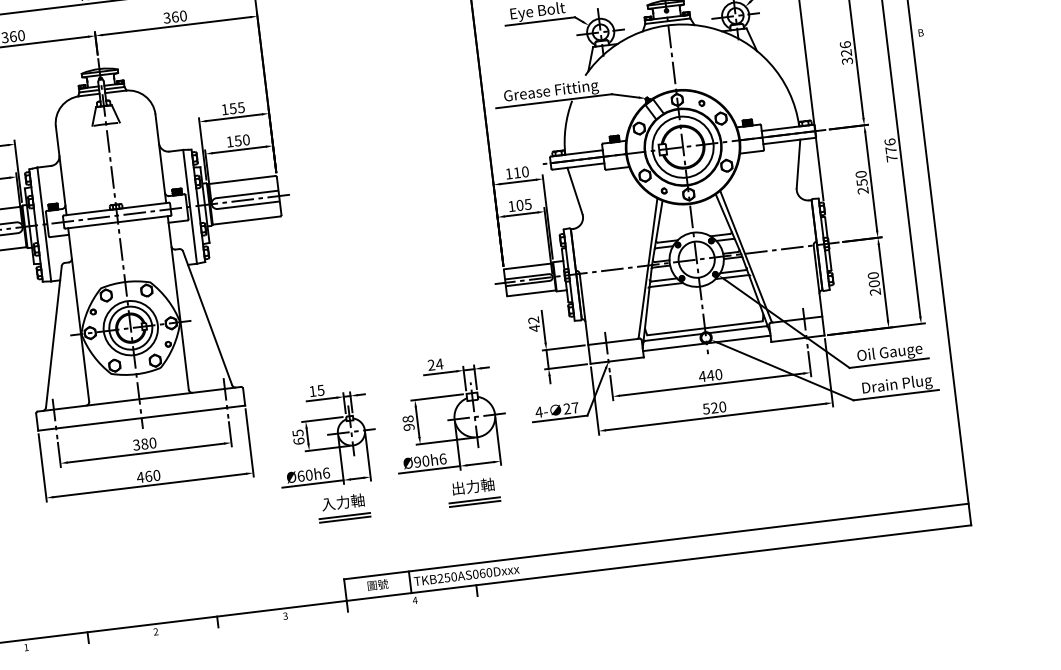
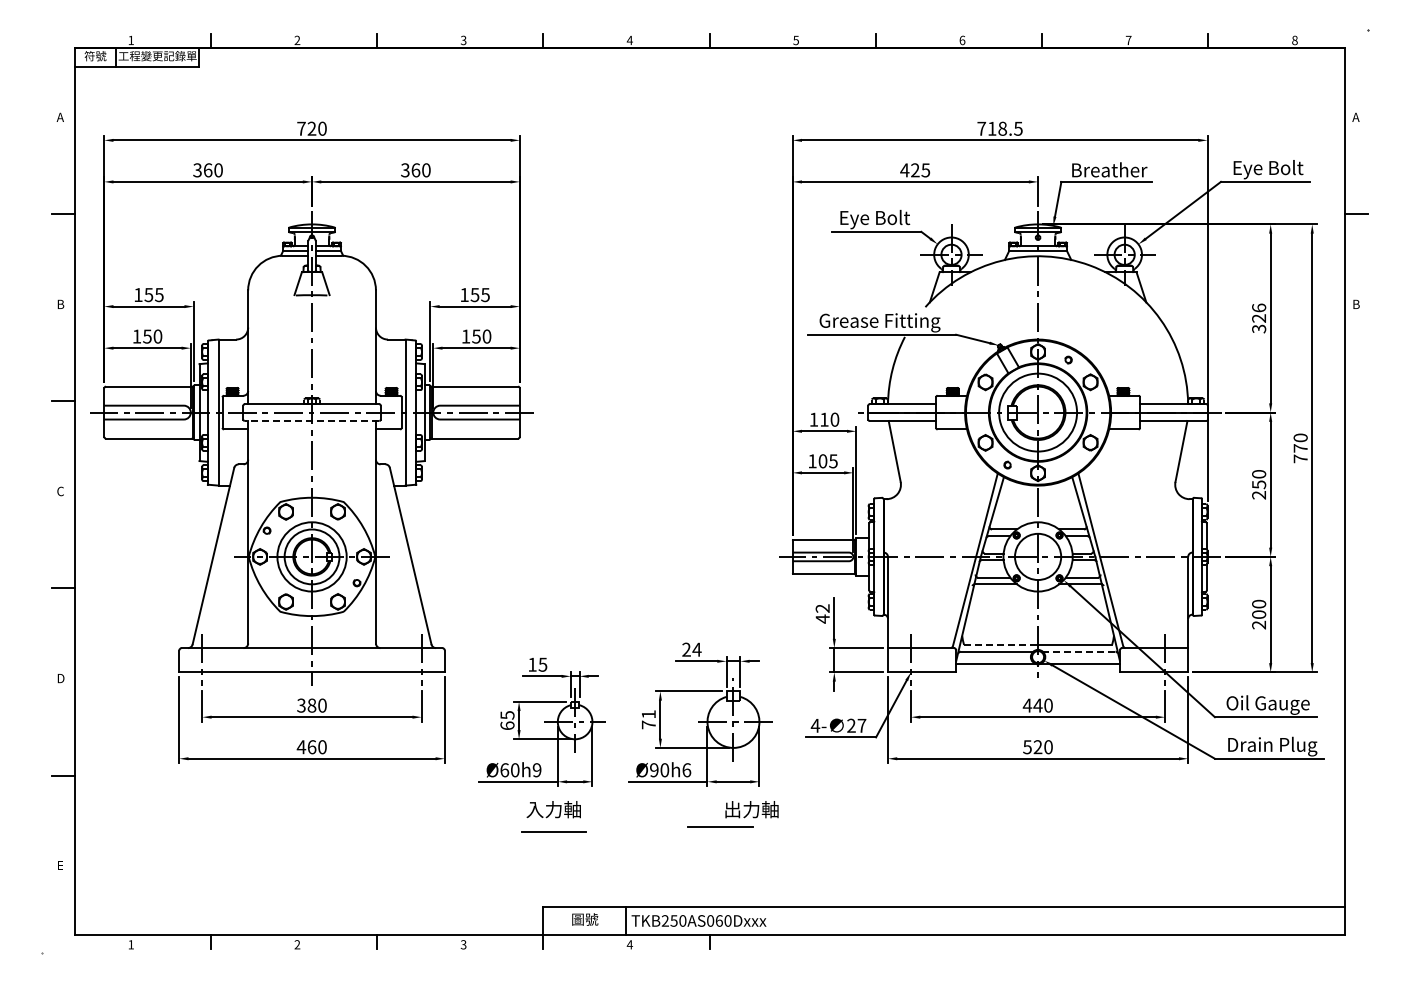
text: (889, 141) -> (1300, 437), 776 -> 770
line: (117, 222) -> (311, 421), solid -> dashed
line: (737, 329) -> (1078, 651), solid -> dashed
line: (676, 331) -> (1001, 644), solid -> dashed
text: (408, 423) -> (648, 719), 98 -> 71
text: (325, 473) -> (536, 770), Ø60h6 -> Ø60h9
text: (472, 486) -> (751, 809), moved
line: (475, 503) -> (720, 831), removed
line: (344, 516) -> (553, 827), removed

